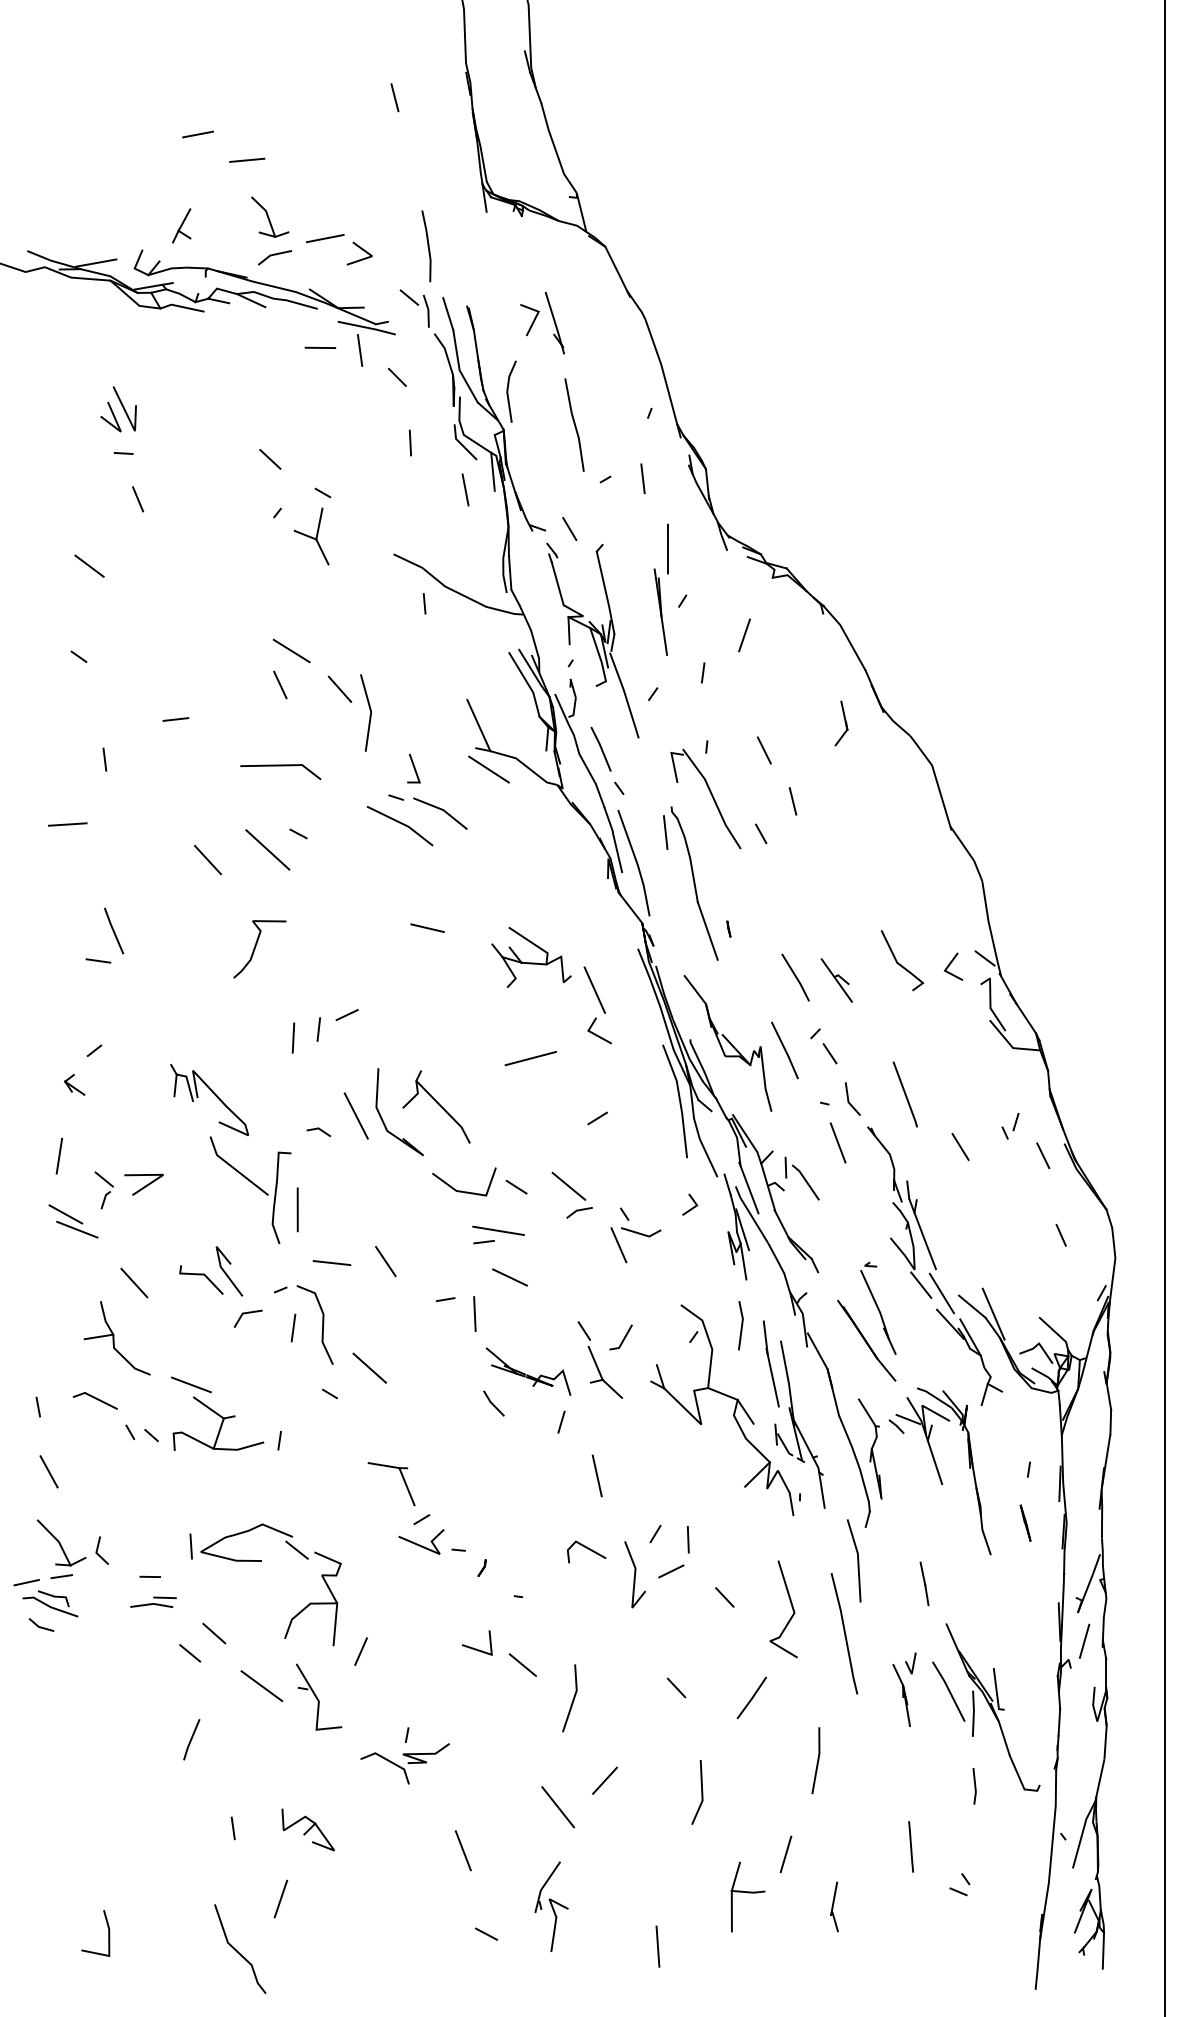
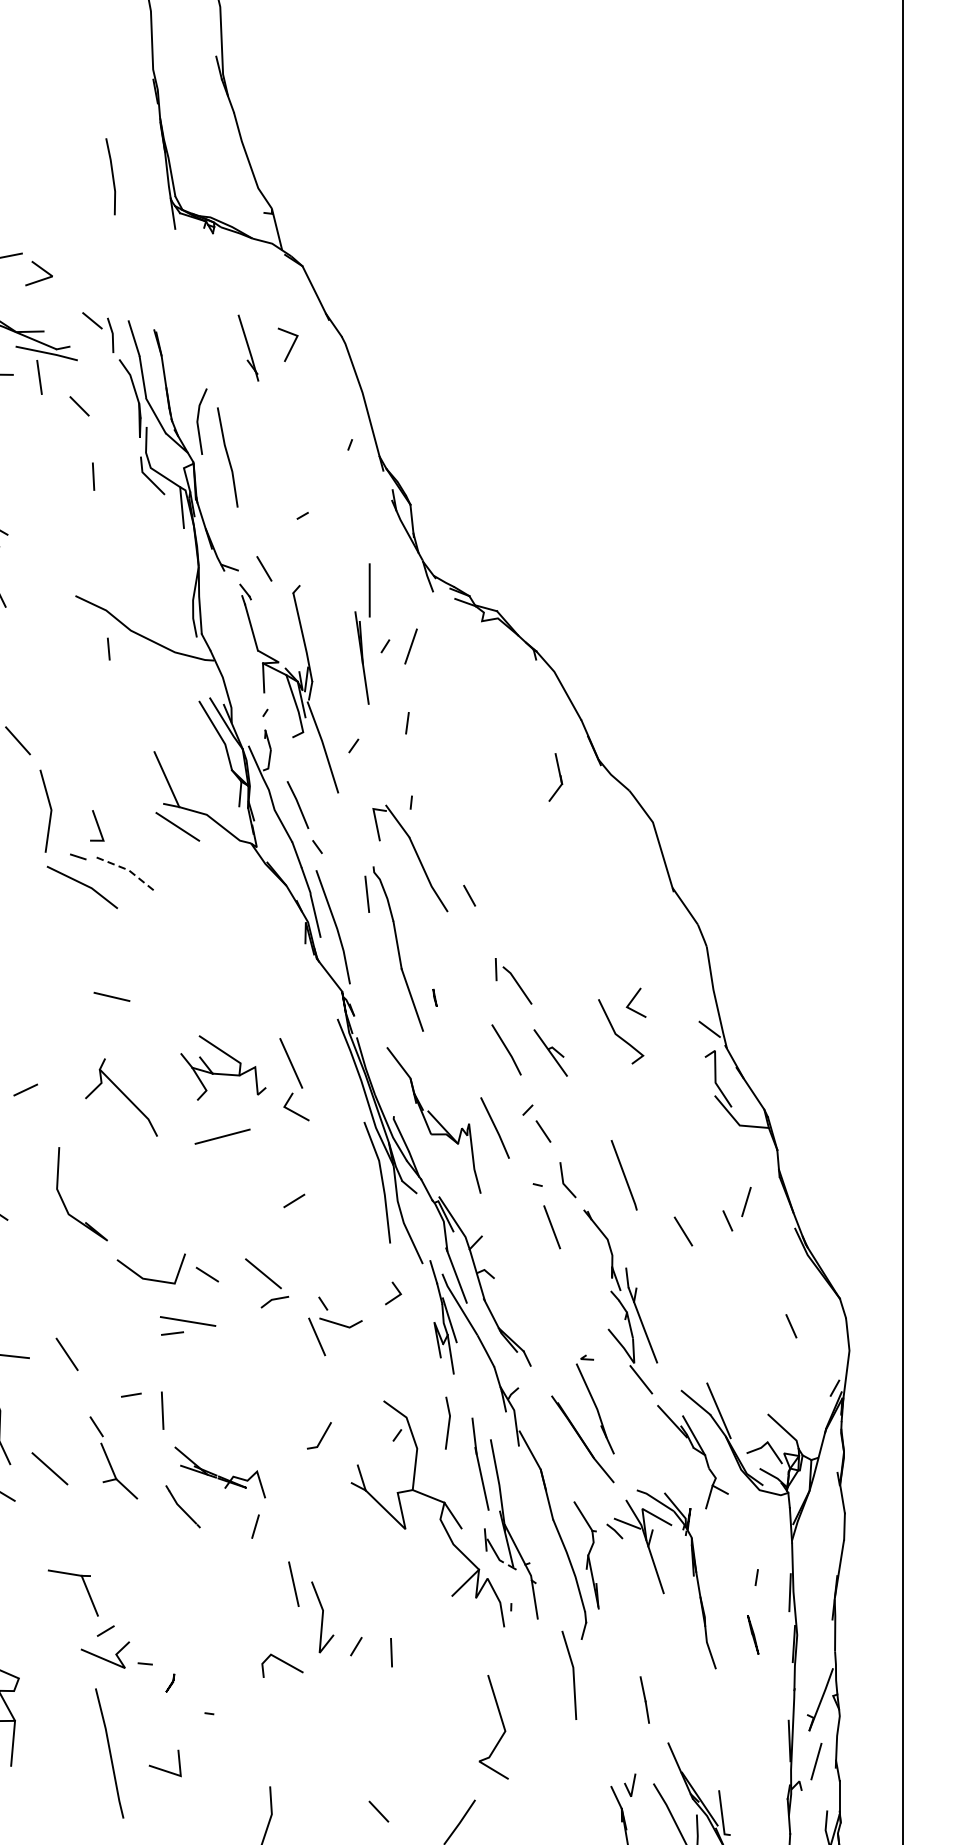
line: (394, 97) -> (76, 106), removed
line: (427, 246) -> (111, 176), moved
line: (532, 321) -> (290, 346), moved
line: (574, 424) -> (227, 456), moved
line: (642, 478) -> (342, 514), removed
line: (465, 489) -> (152, 526), removed
line: (744, 635) -> (411, 646), moved
line: (369, 710) -> (49, 808), moved
line: (763, 750) -> (472, 806), removed
line: (792, 801) -> (503, 861), removed
line: (443, 810) -> (129, 870), solid -> dashed
part: (531, 957) -> (223, 1068), moved
line: (951, 963) -> (634, 999), moved
part: (436, 1106) -> (121, 1096), moved
line: (355, 1115) -> (34, 1197), removed
part: (1010, 1126) -> (736, 1209), size x1.6
line: (1043, 1155) -> (772, 1240), removed
part: (801, 1178) -> (512, 981), moved
line: (509, 1277) -> (199, 1371), removed
line: (941, 1293) -> (663, 1388), removed
part: (599, 1359) -> (112, 1457), moved
part: (493, 1403) -> (182, 1506), size x1.6
line: (671, 1571) -> (373, 1686), removed
line: (634, 1574) -> (322, 1617), moved
line: (724, 1597) -> (430, 1714), removed
line: (844, 1633) -> (109, 1753), moved
line: (360, 1651) -> (40, 1772), removed
line: (522, 1664) -> (213, 1786), removed

